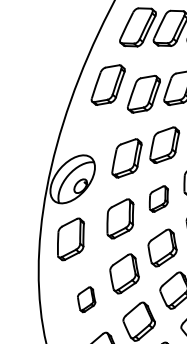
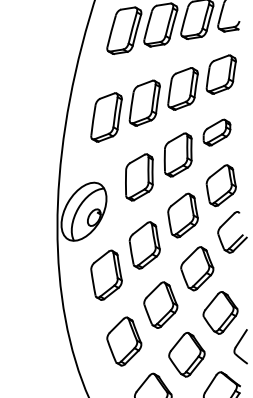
part: (108, 85) -> (106, 117), moved
part: (158, 198) -> (182, 215), size x1.43
part: (71, 238) -> (106, 274), moved
part: (86, 299) -> (124, 341), size x1.67

